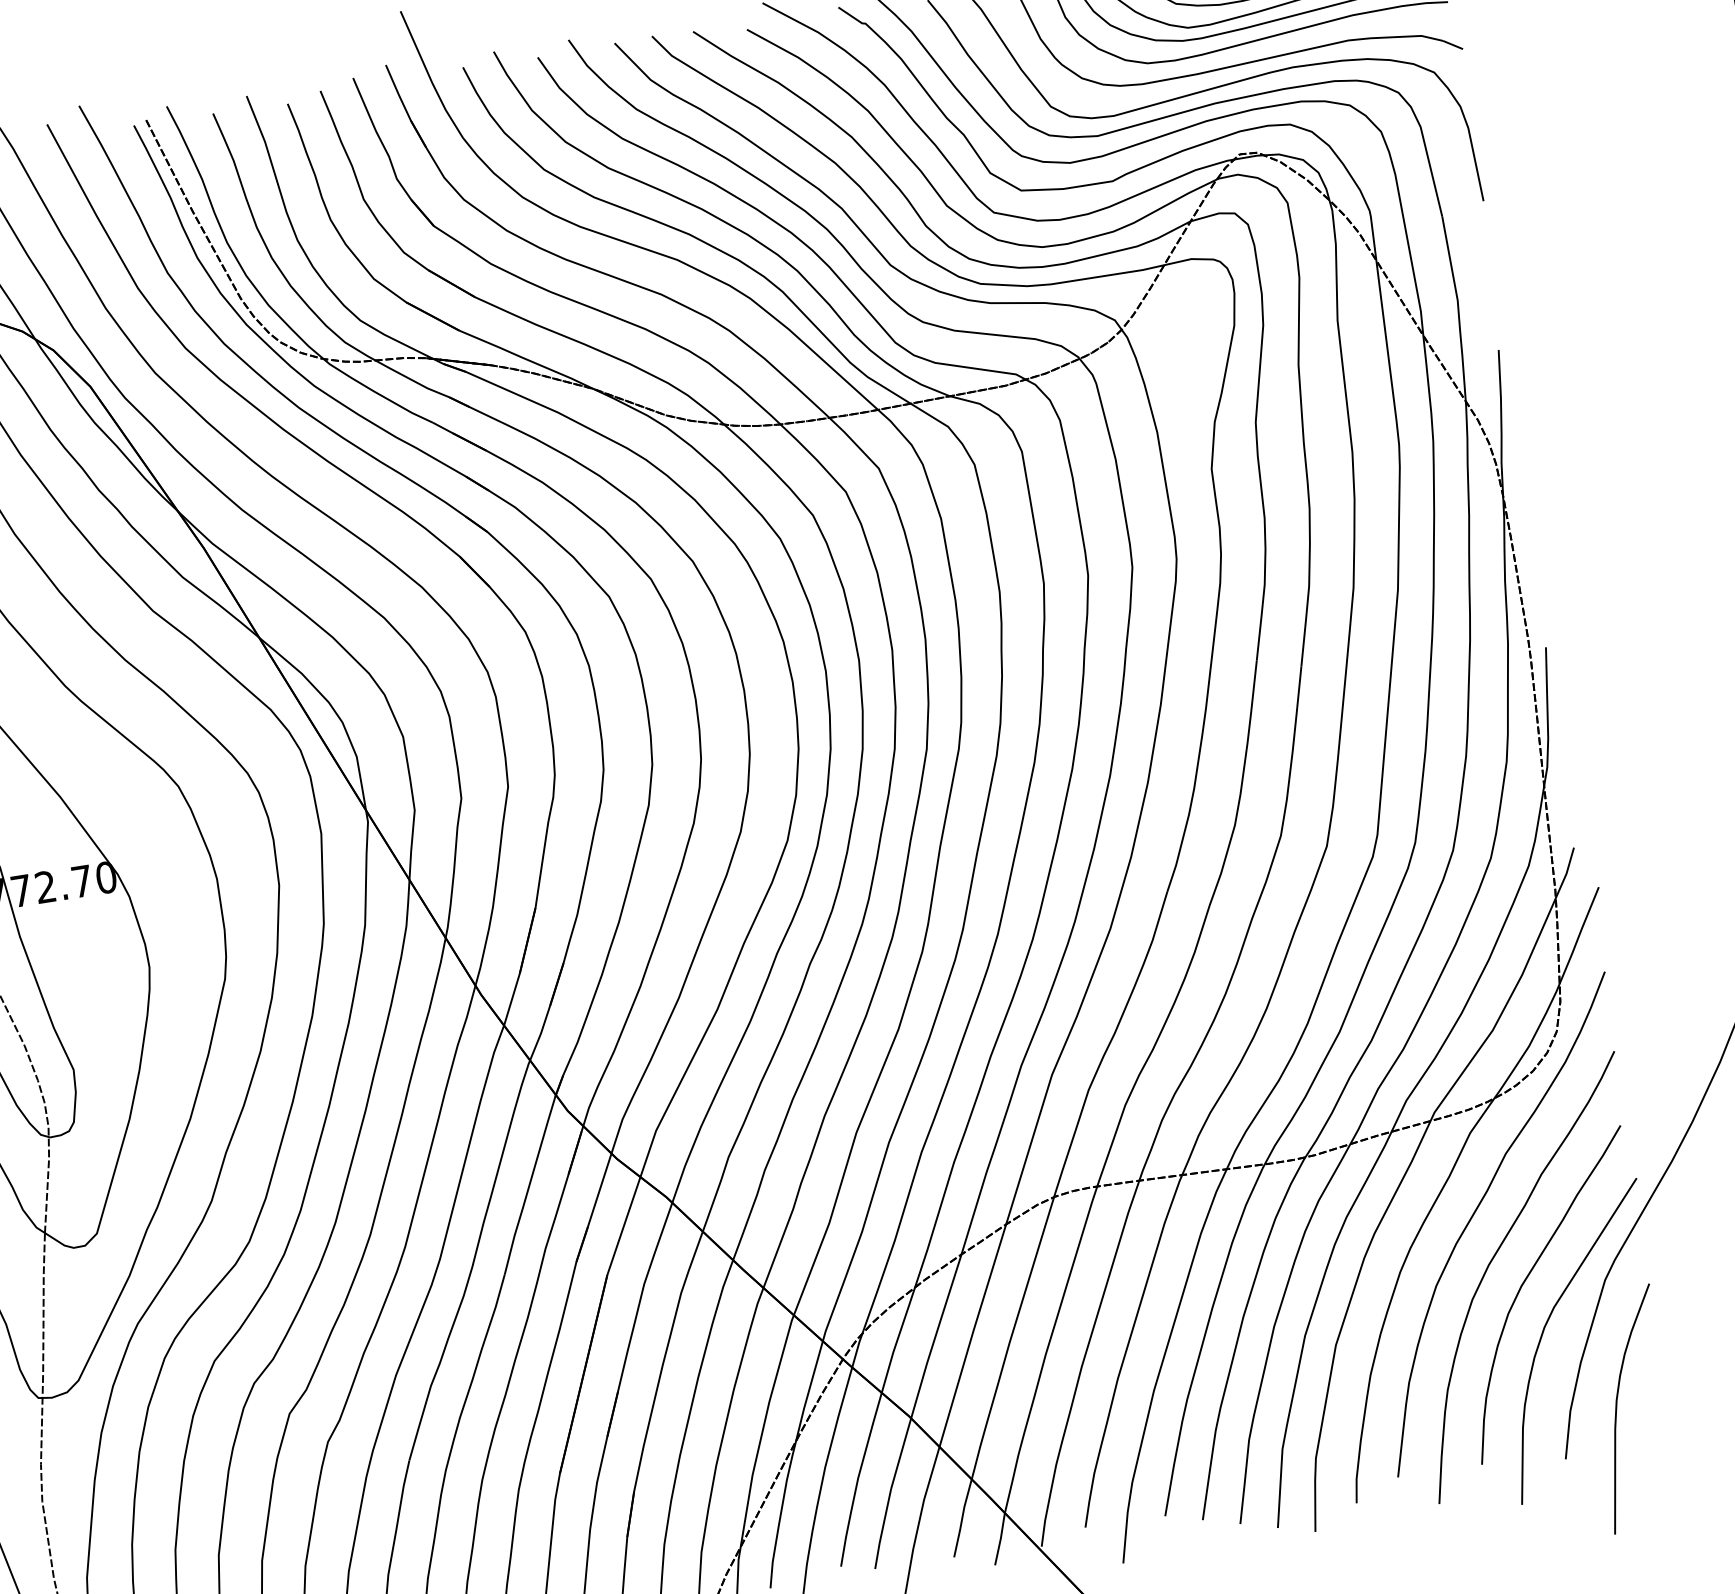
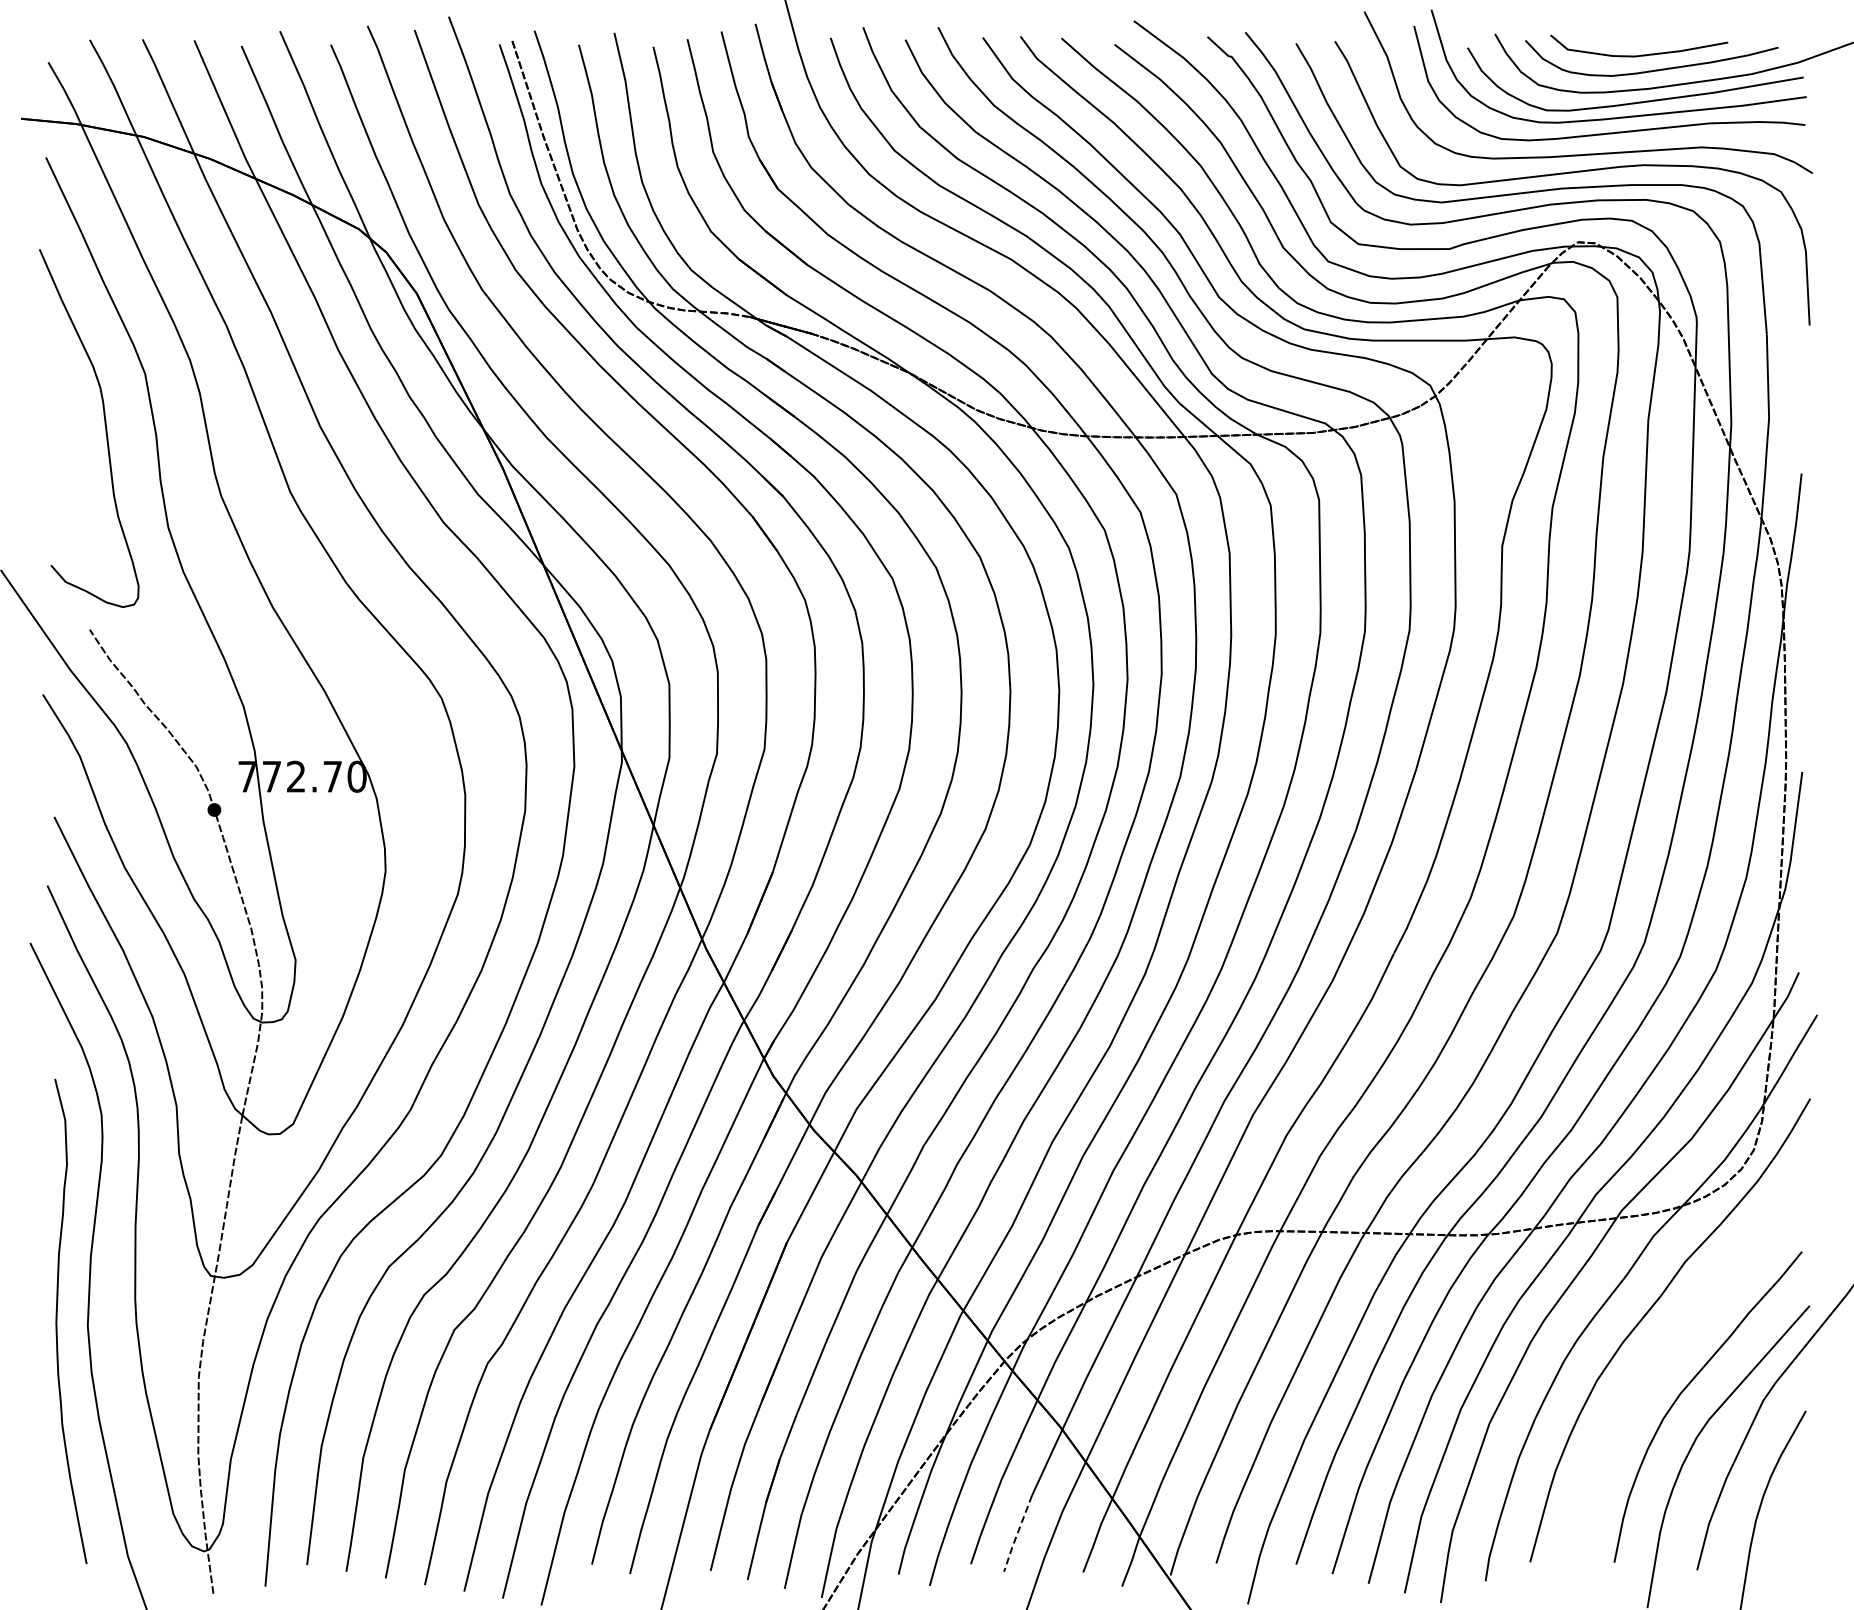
curve: (1493, 1260) -> (1656, 1364), removed
line: (882, 1528) -> (1017, 1533), solid -> dashed

